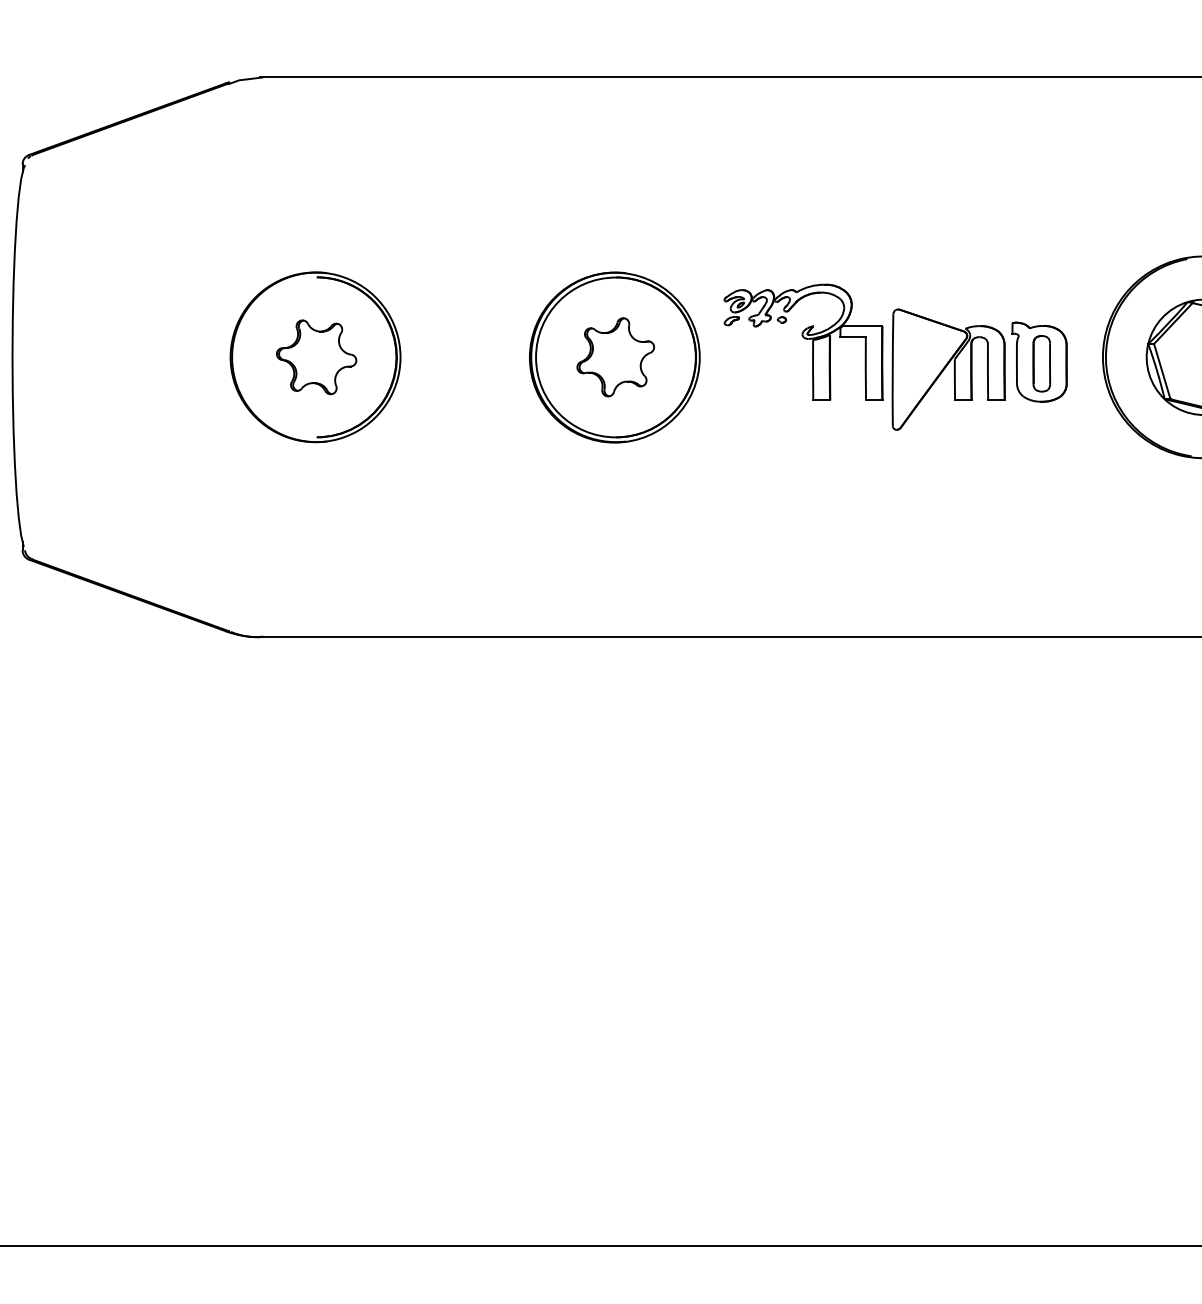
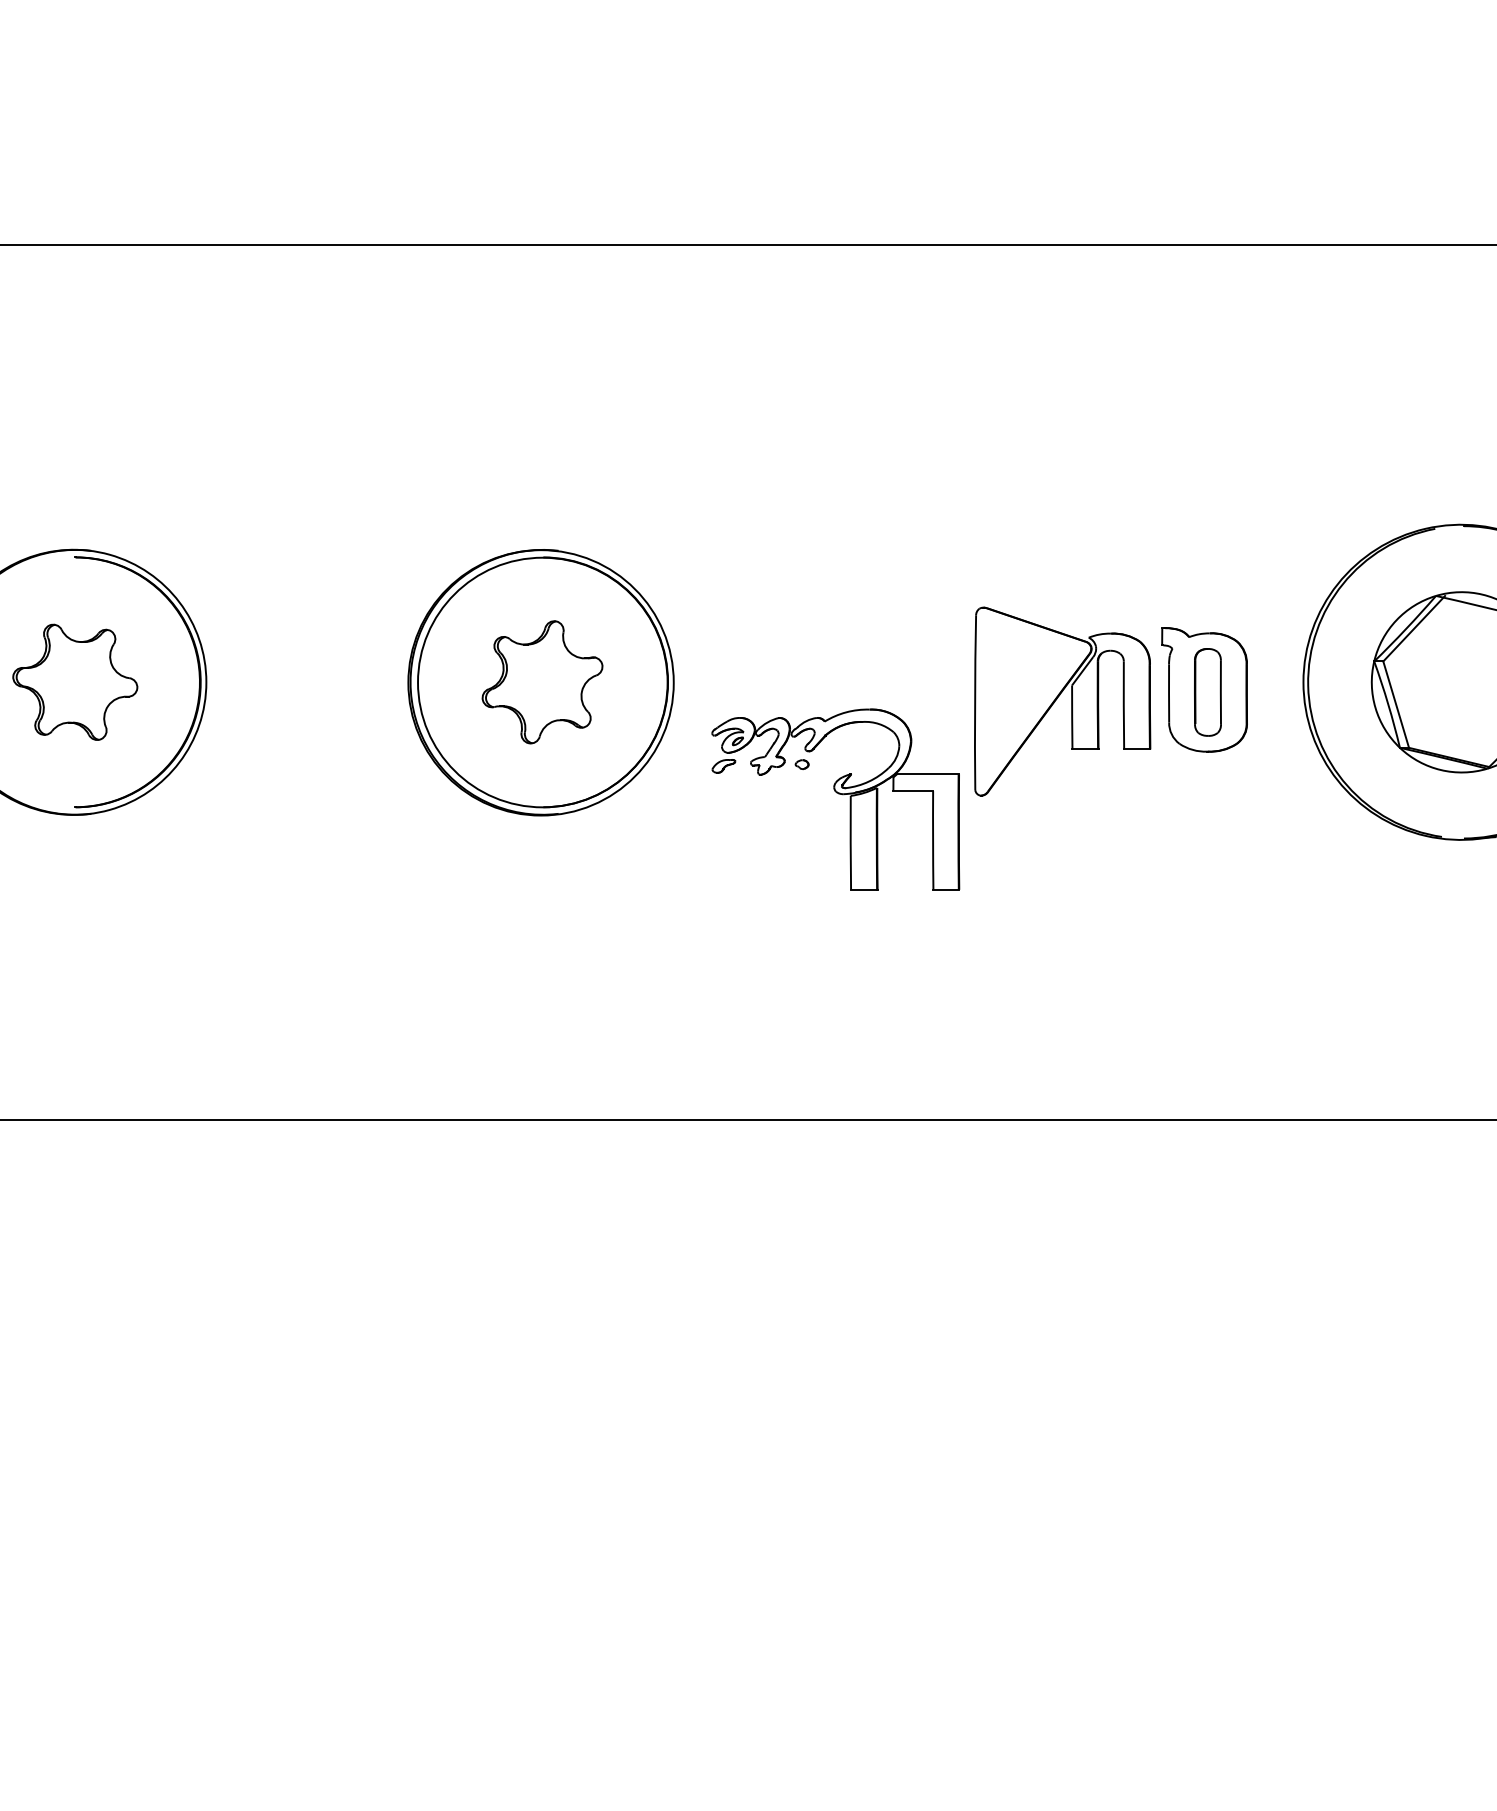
part: (803, 341) -> (835, 798), moved

